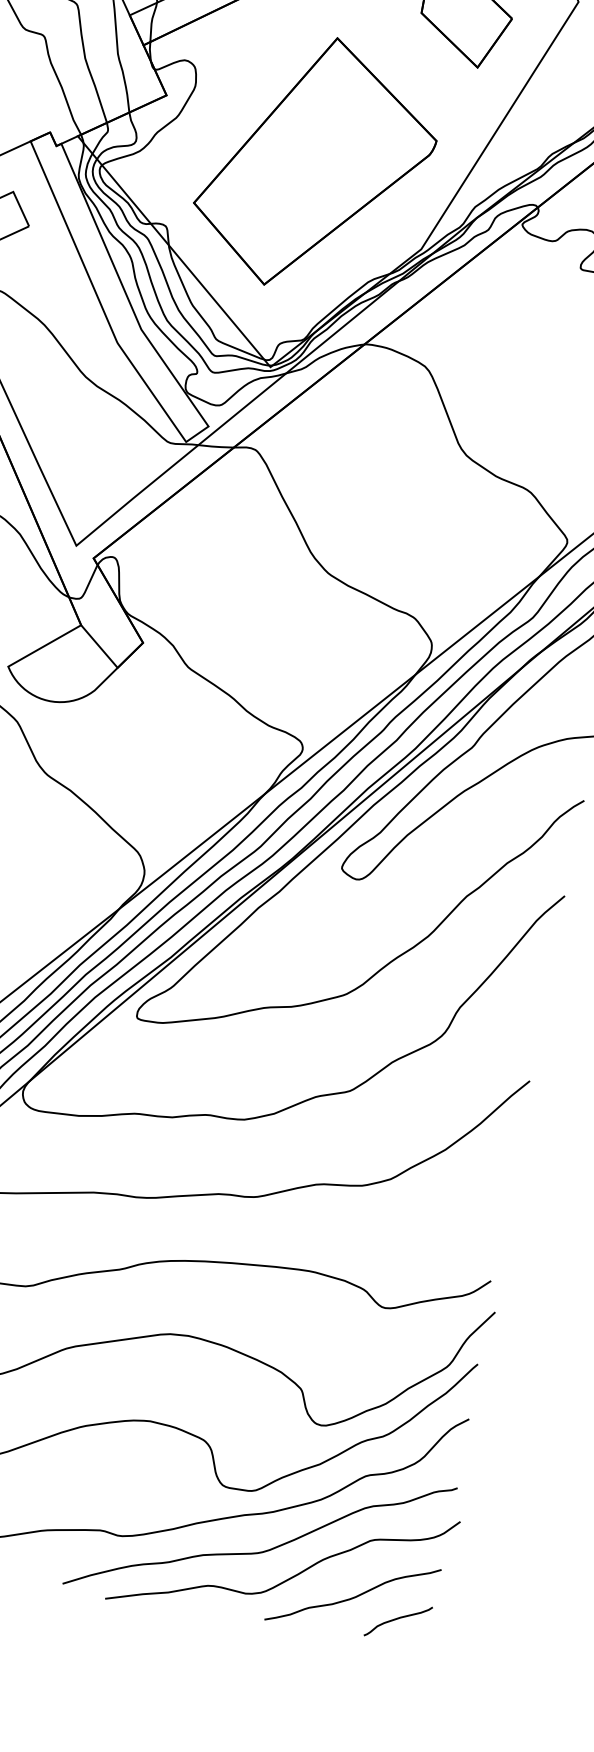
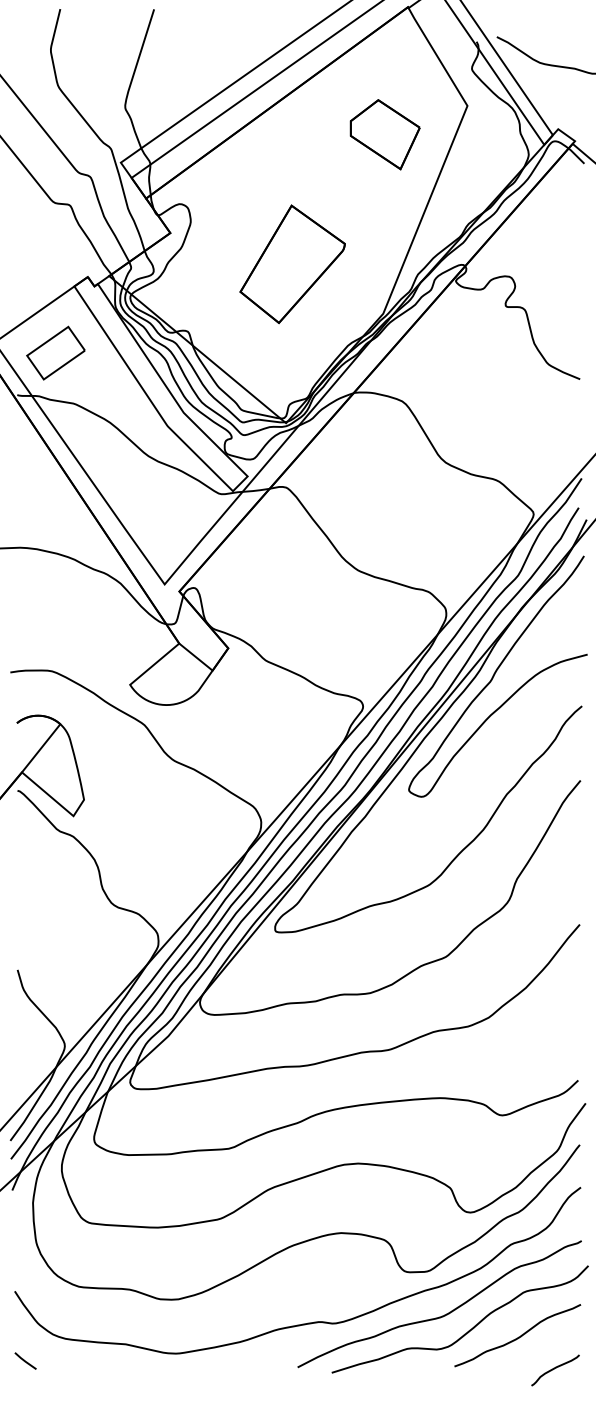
part: (316, 164) -> (292, 264), size x0.6
curve: (397, 1620) -> (554, 1369), moved

